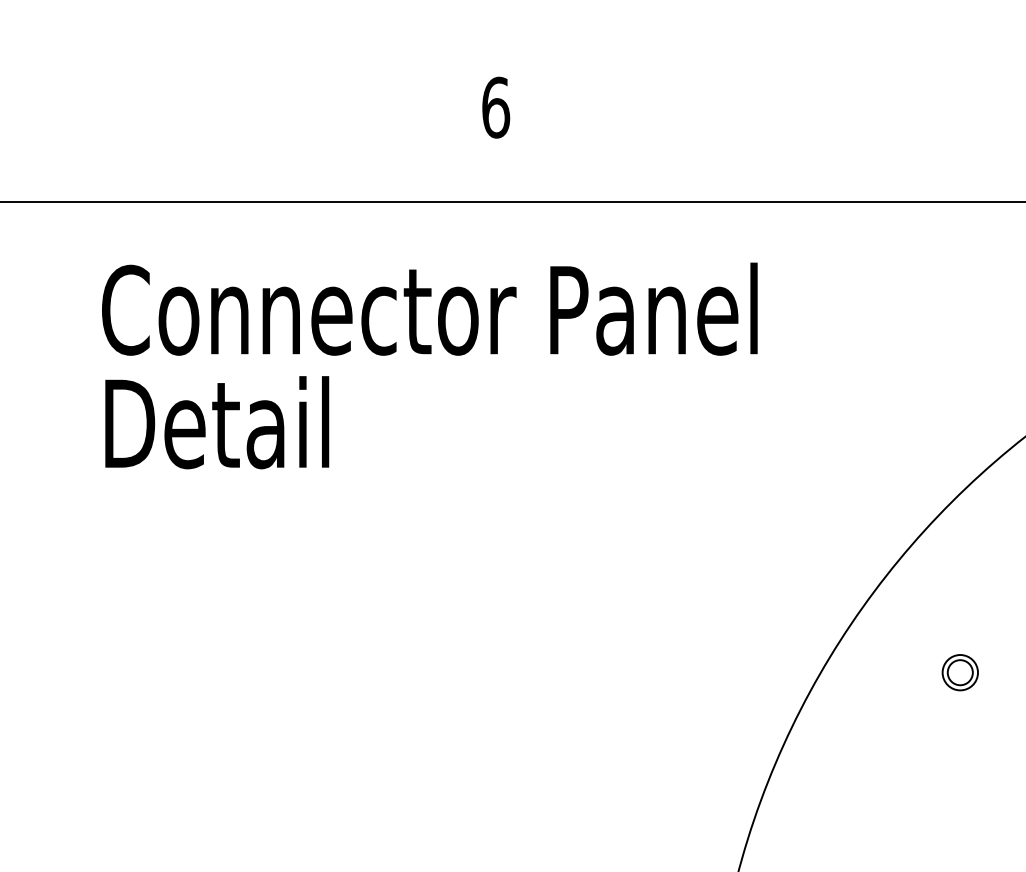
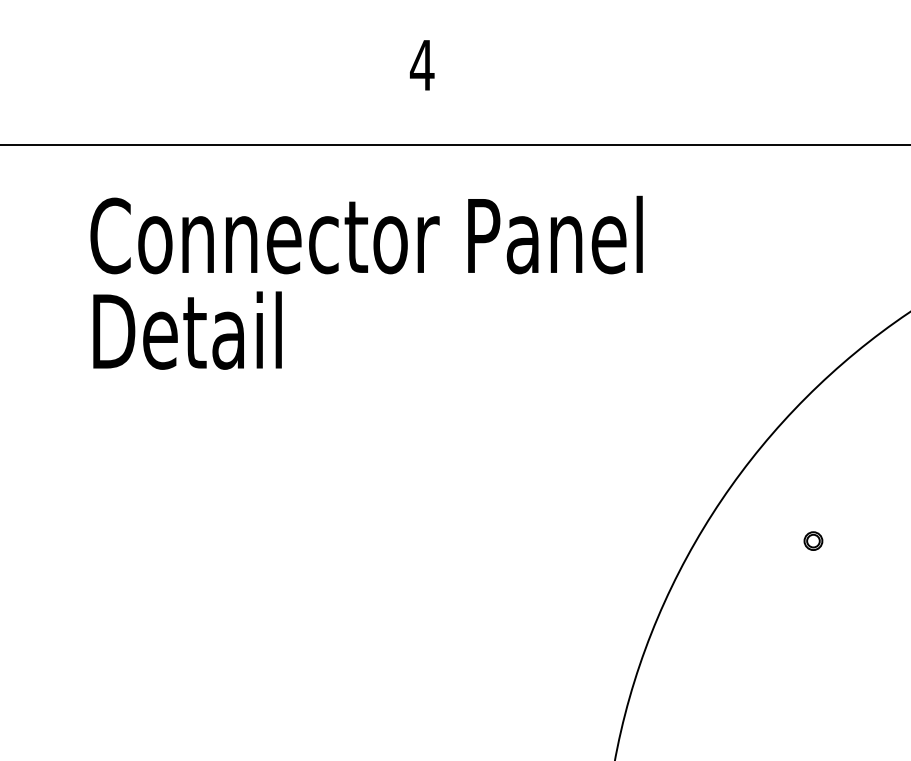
text: (494, 107) -> (421, 65), 6 -> 4
part: (960, 671) -> (813, 540), size x0.6

